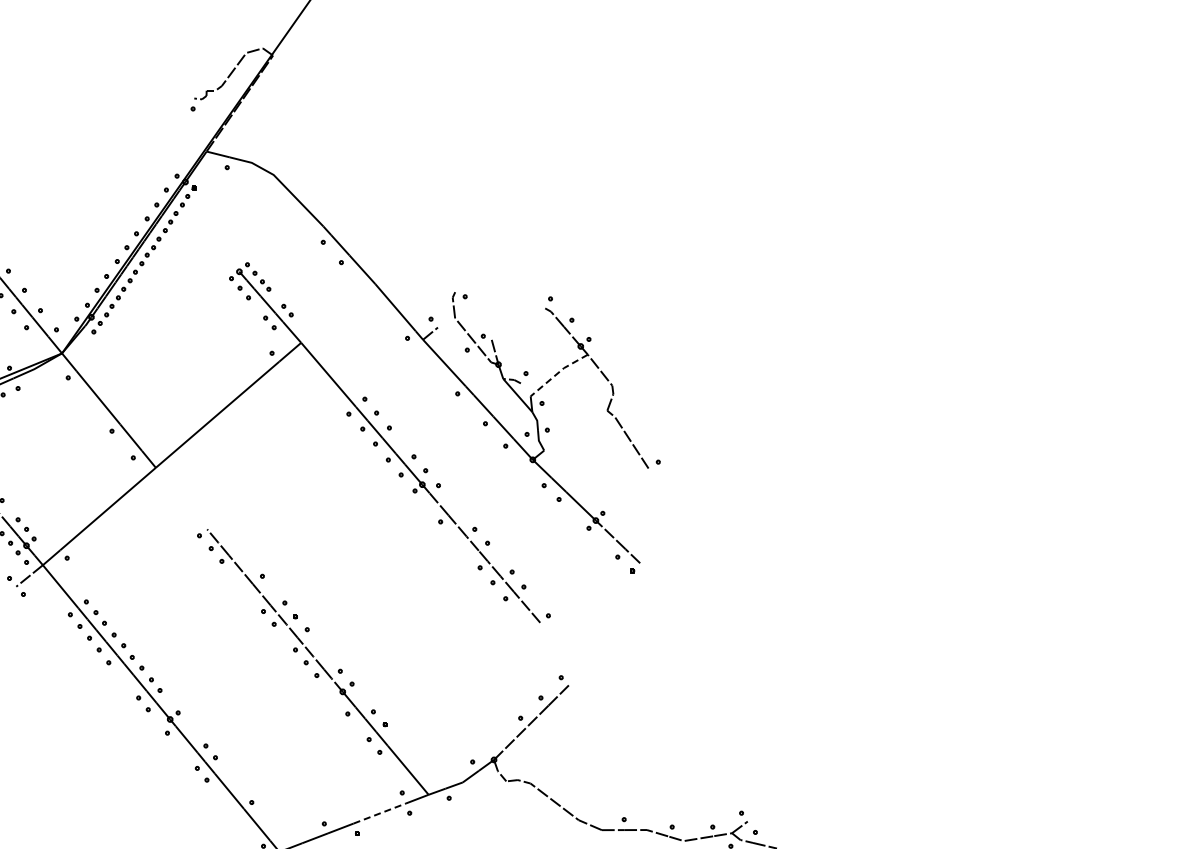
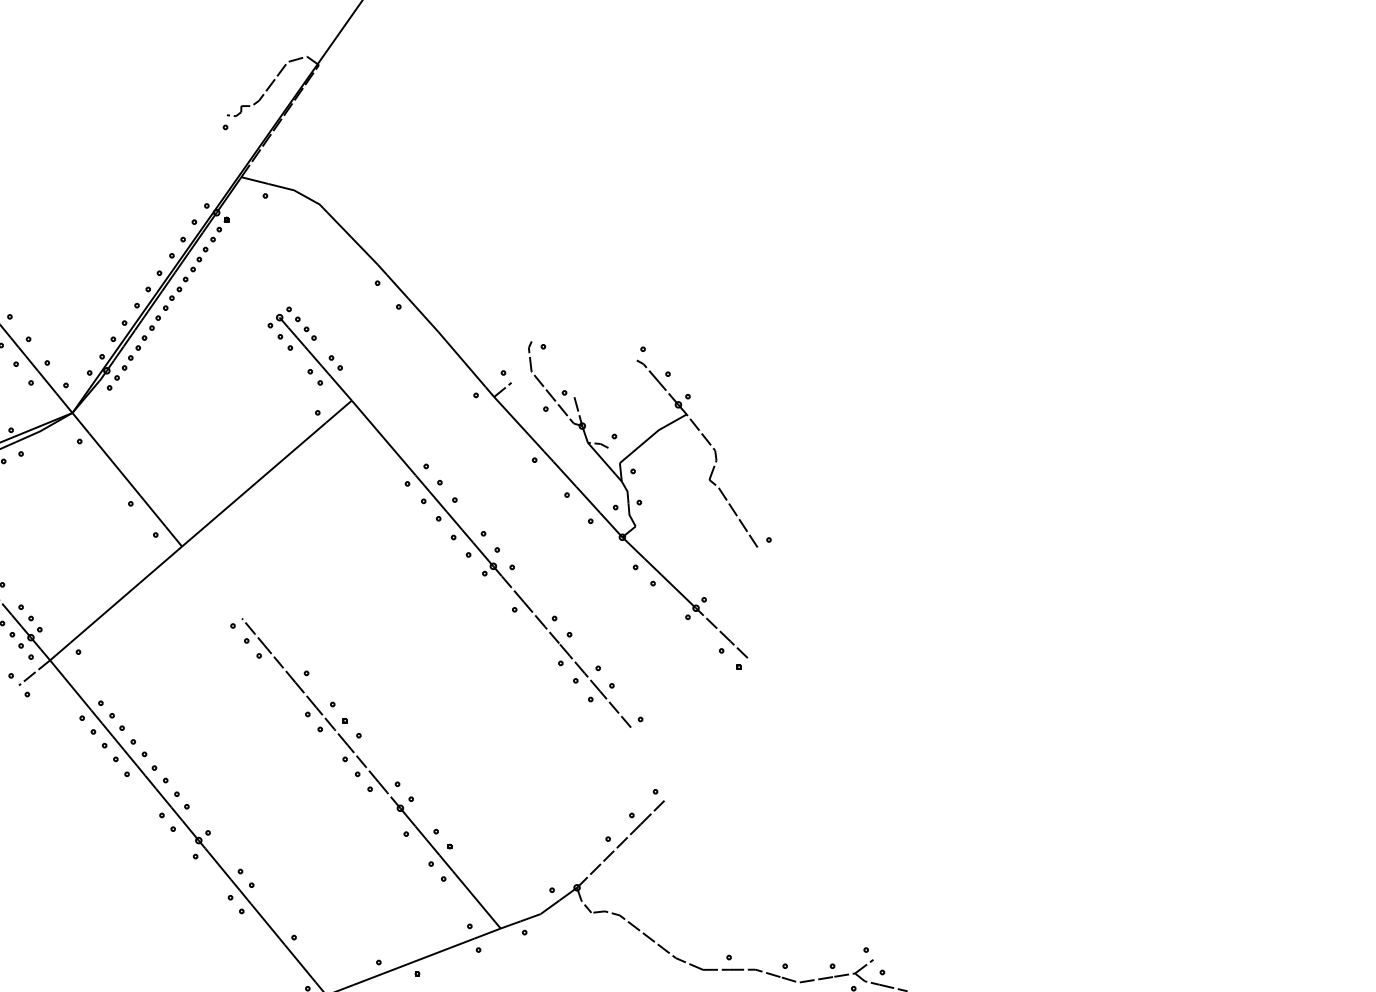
line: (557, 373) -> (651, 436), dashed -> solid
line: (380, 813) -> (444, 950), dashed -> solid

